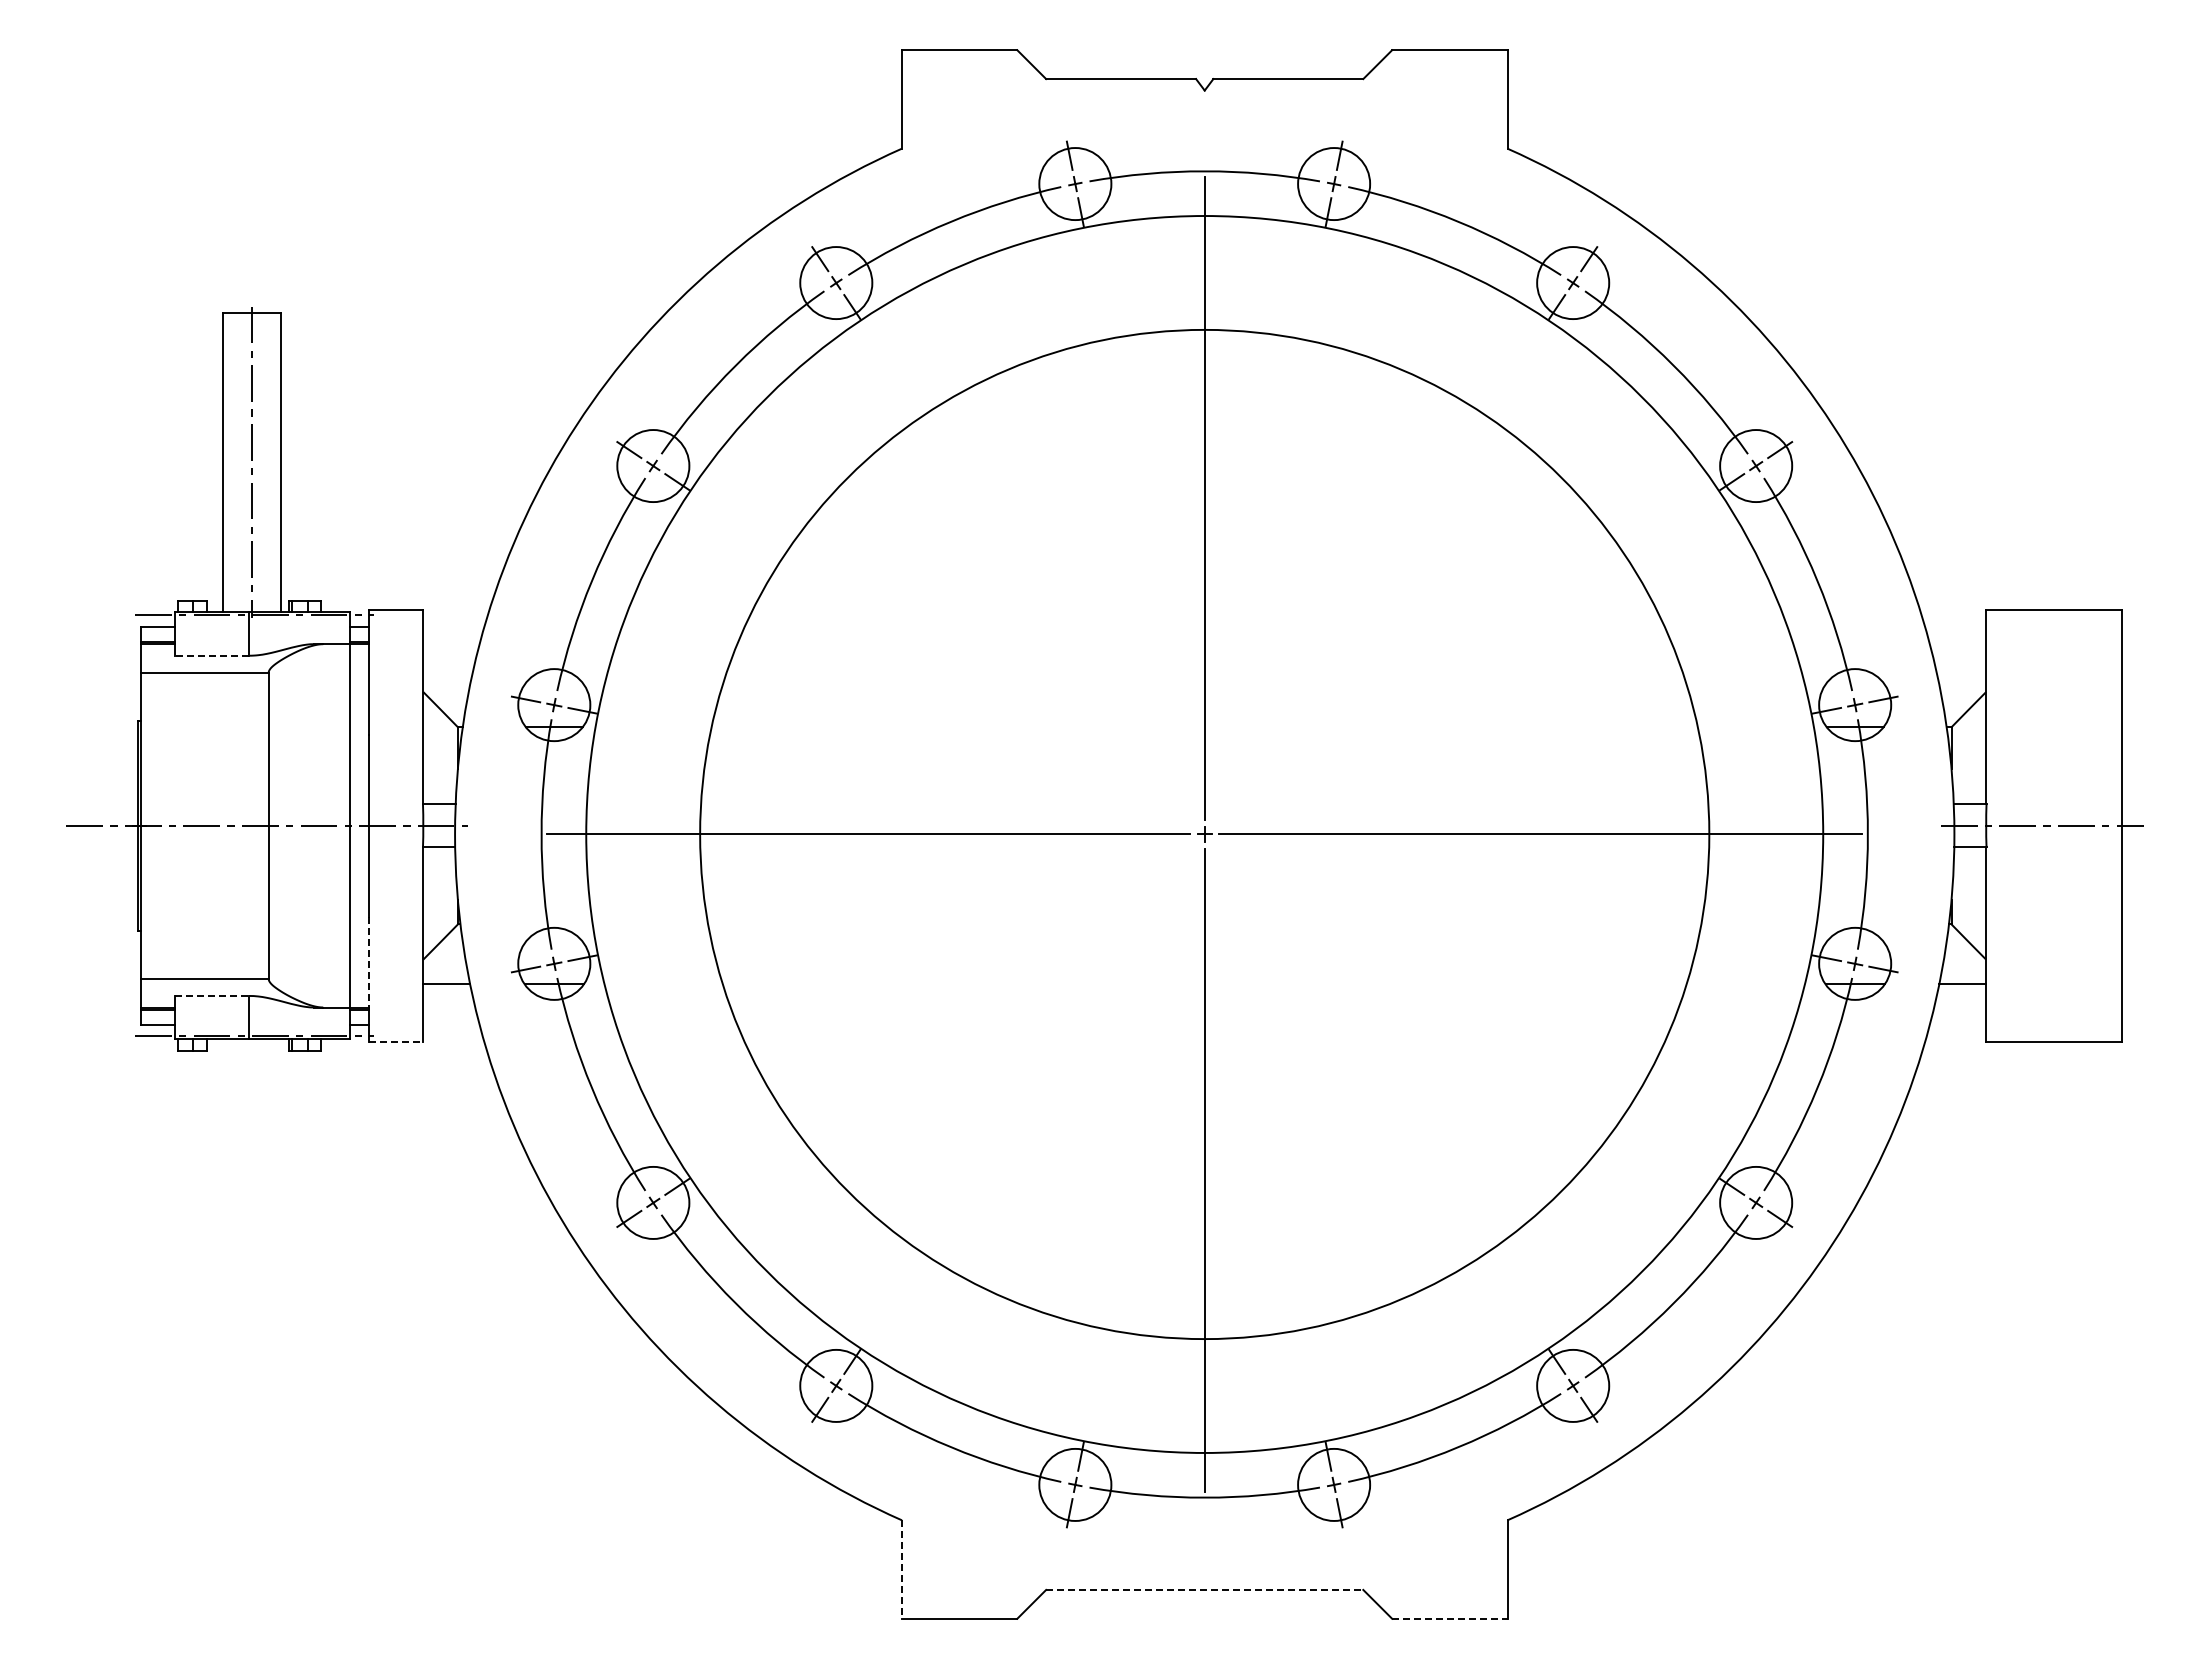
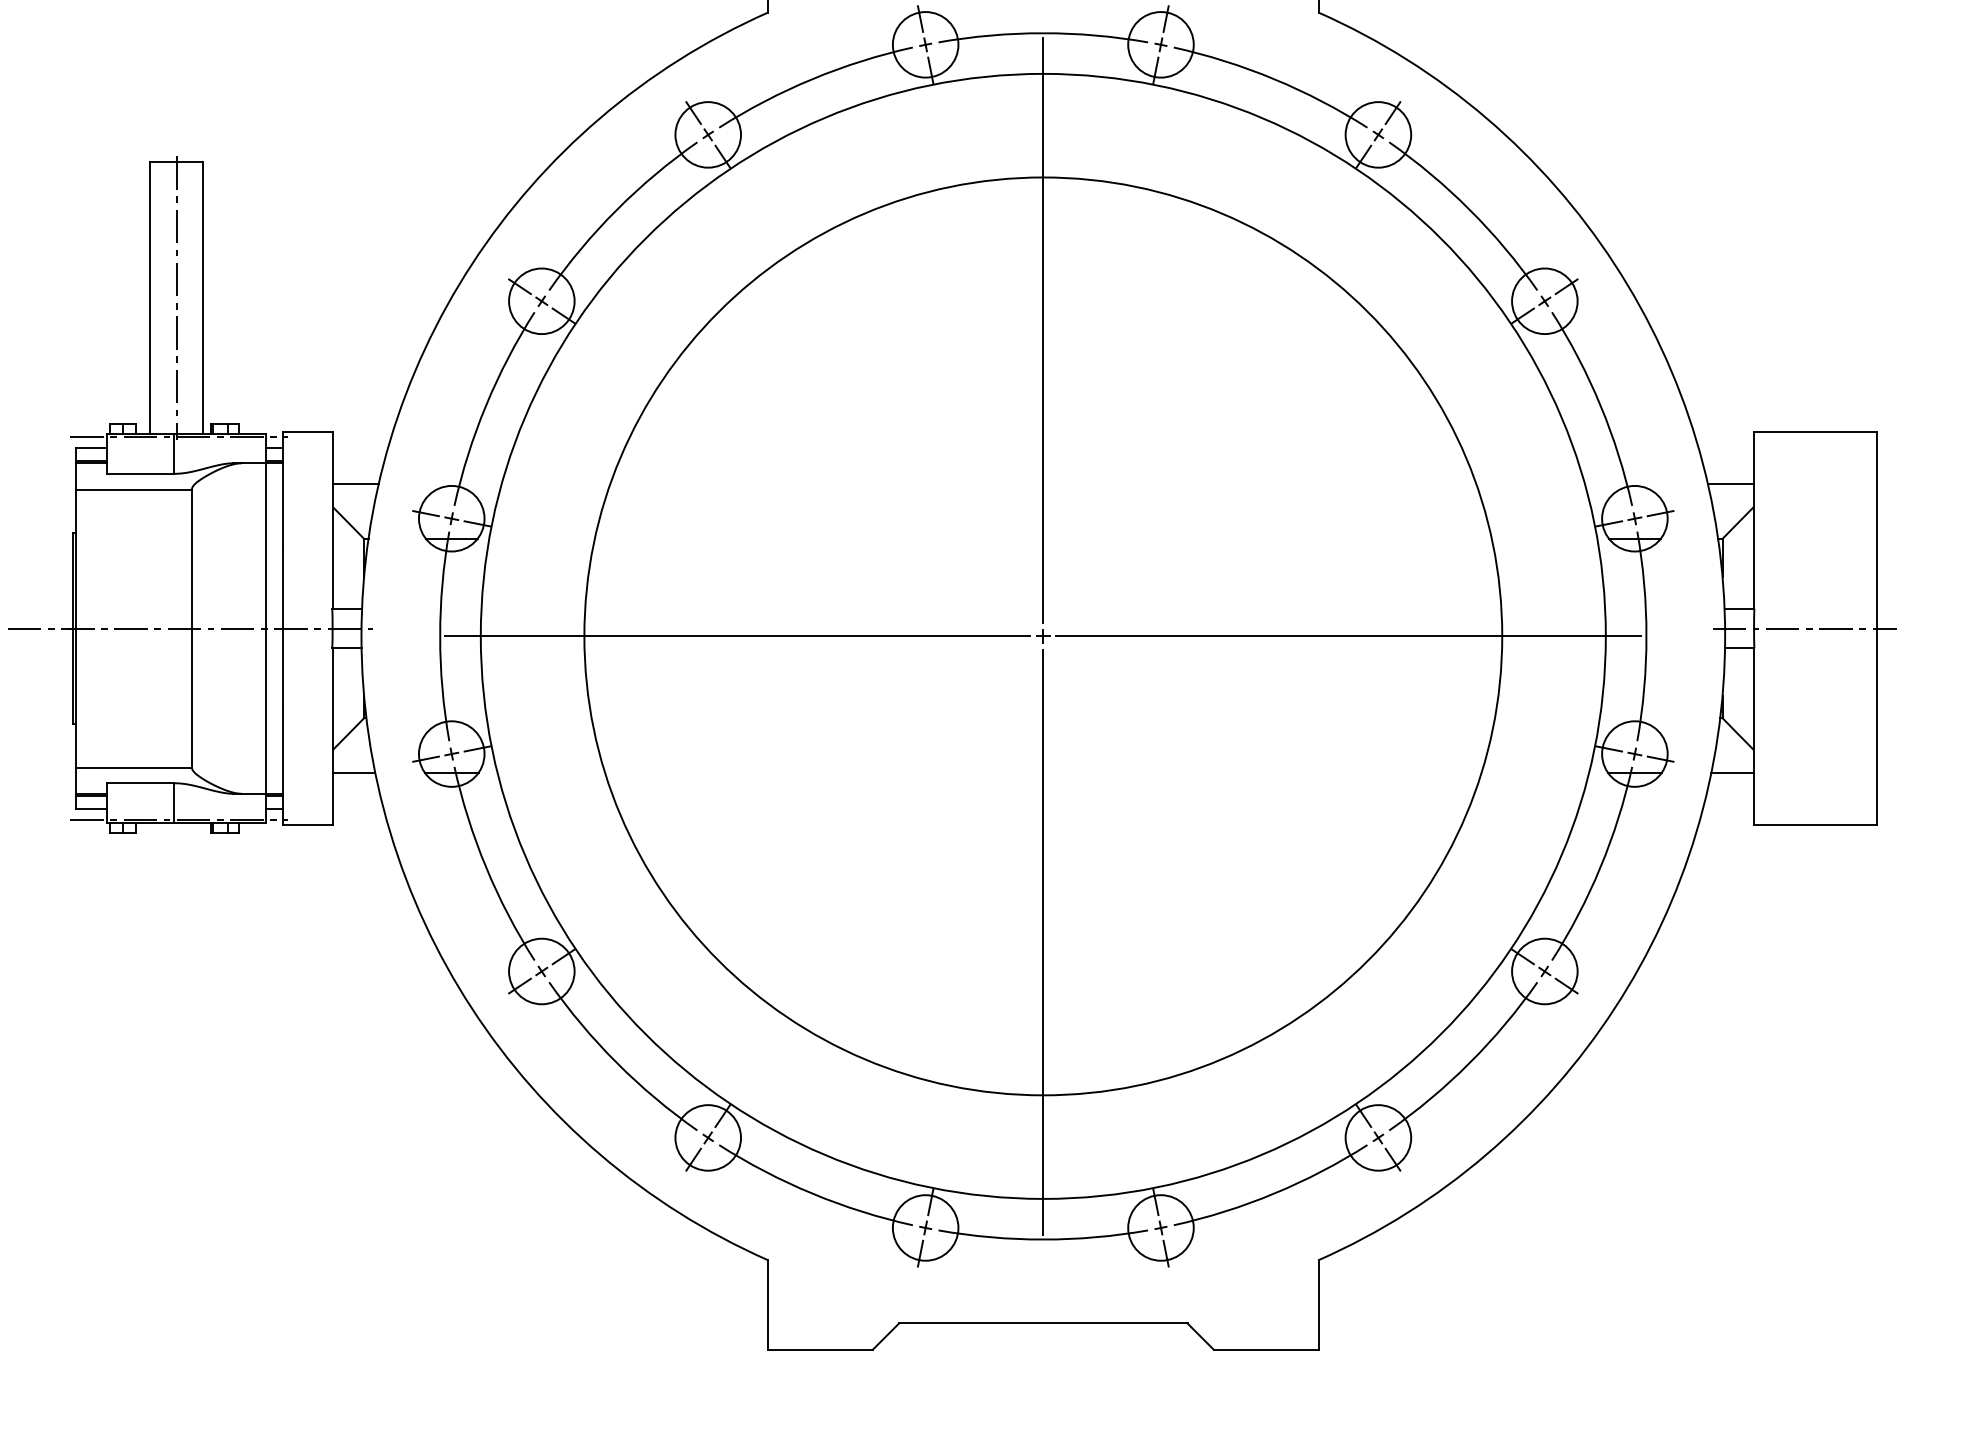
line: (211, 655) -> (139, 473), dashed -> solid
line: (448, 667) -> (355, 484), added
line: (1960, 667) -> (1730, 484), added
line: (368, 962) -> (282, 752), dashed -> solid
line: (212, 995) -> (140, 782), dashed -> solid
line: (396, 1042) -> (308, 825), dashed -> solid
line: (901, 1570) -> (767, 1305), dashed -> solid
line: (1204, 1589) -> (1043, 1323), dashed -> solid
line: (1449, 1618) -> (1265, 1349), dashed -> solid

